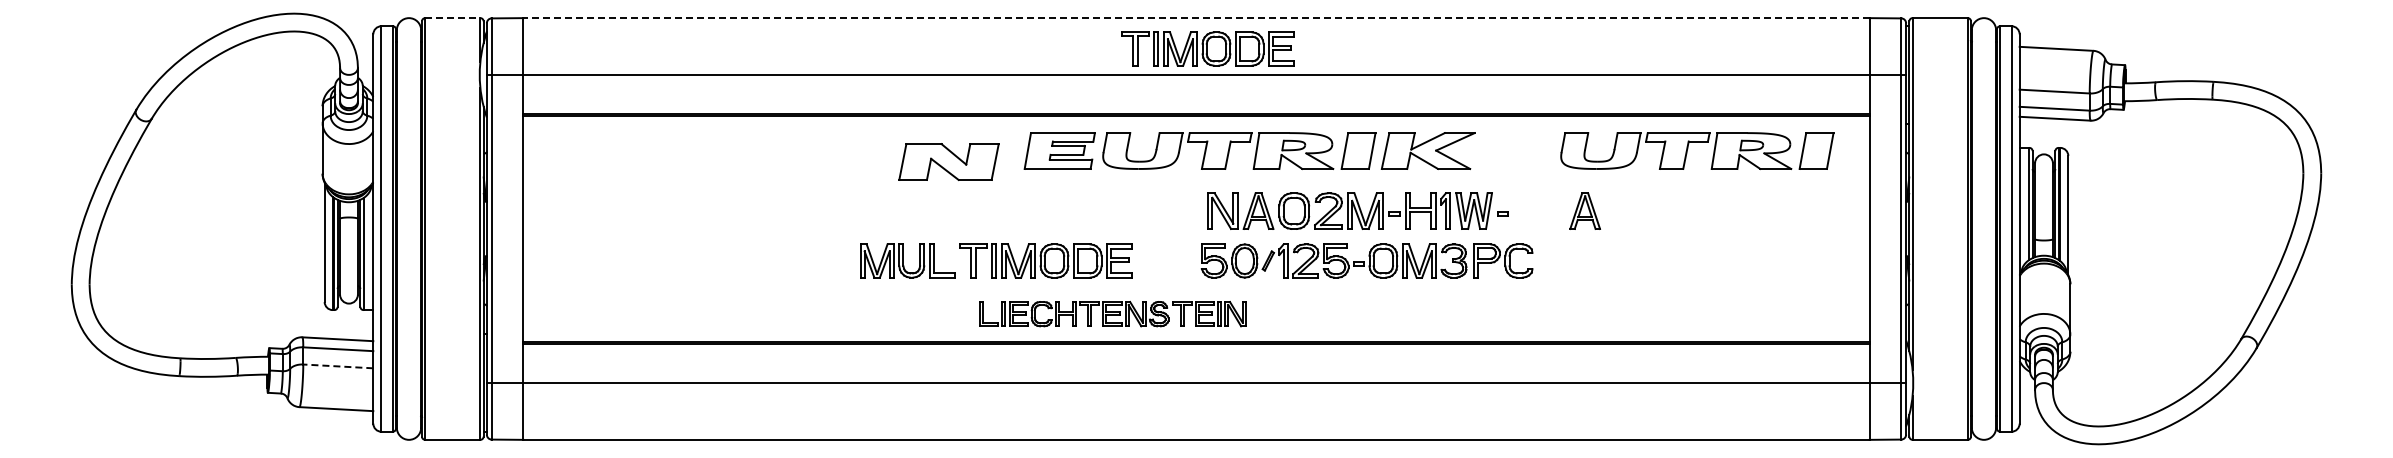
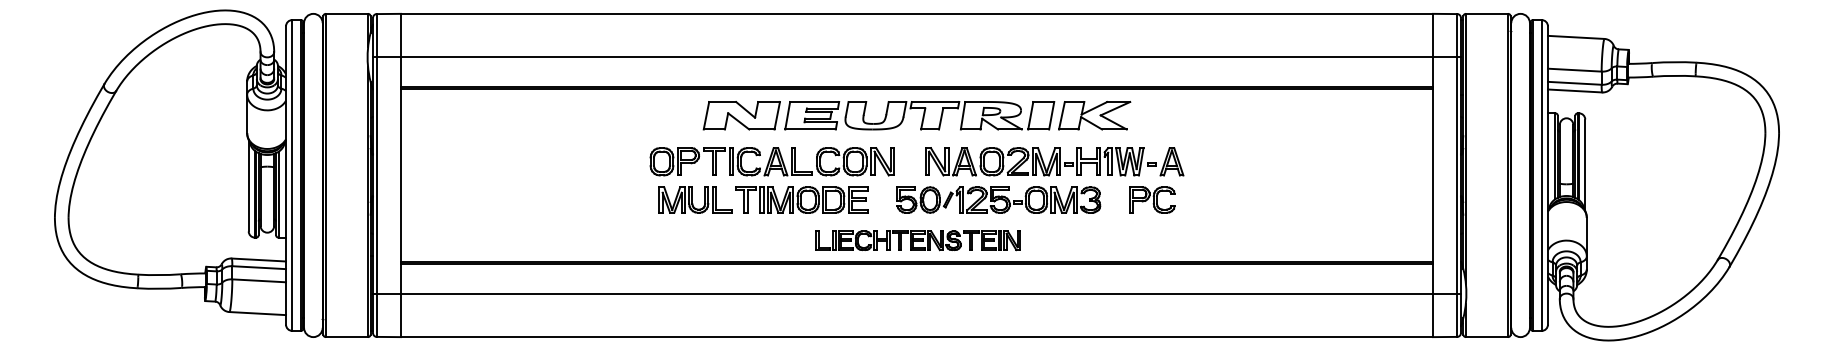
line: (452, 18) -> (346, 14), dashed -> solid
line: (1196, 18) -> (917, 14), dashed -> solid
part: (1207, 48) -> (925, 37), removed
part: (1697, 142) -> (1301, 109), removed
part: (948, 161) -> (741, 115), moved
part: (1007, 210) -> (772, 161), added
part: (1584, 210) -> (1171, 161), moved
part: (1333, 260) -> (998, 199), moved
part: (1112, 313) -> (917, 240), moved
line: (337, 366) -> (258, 280), dashed -> solid

